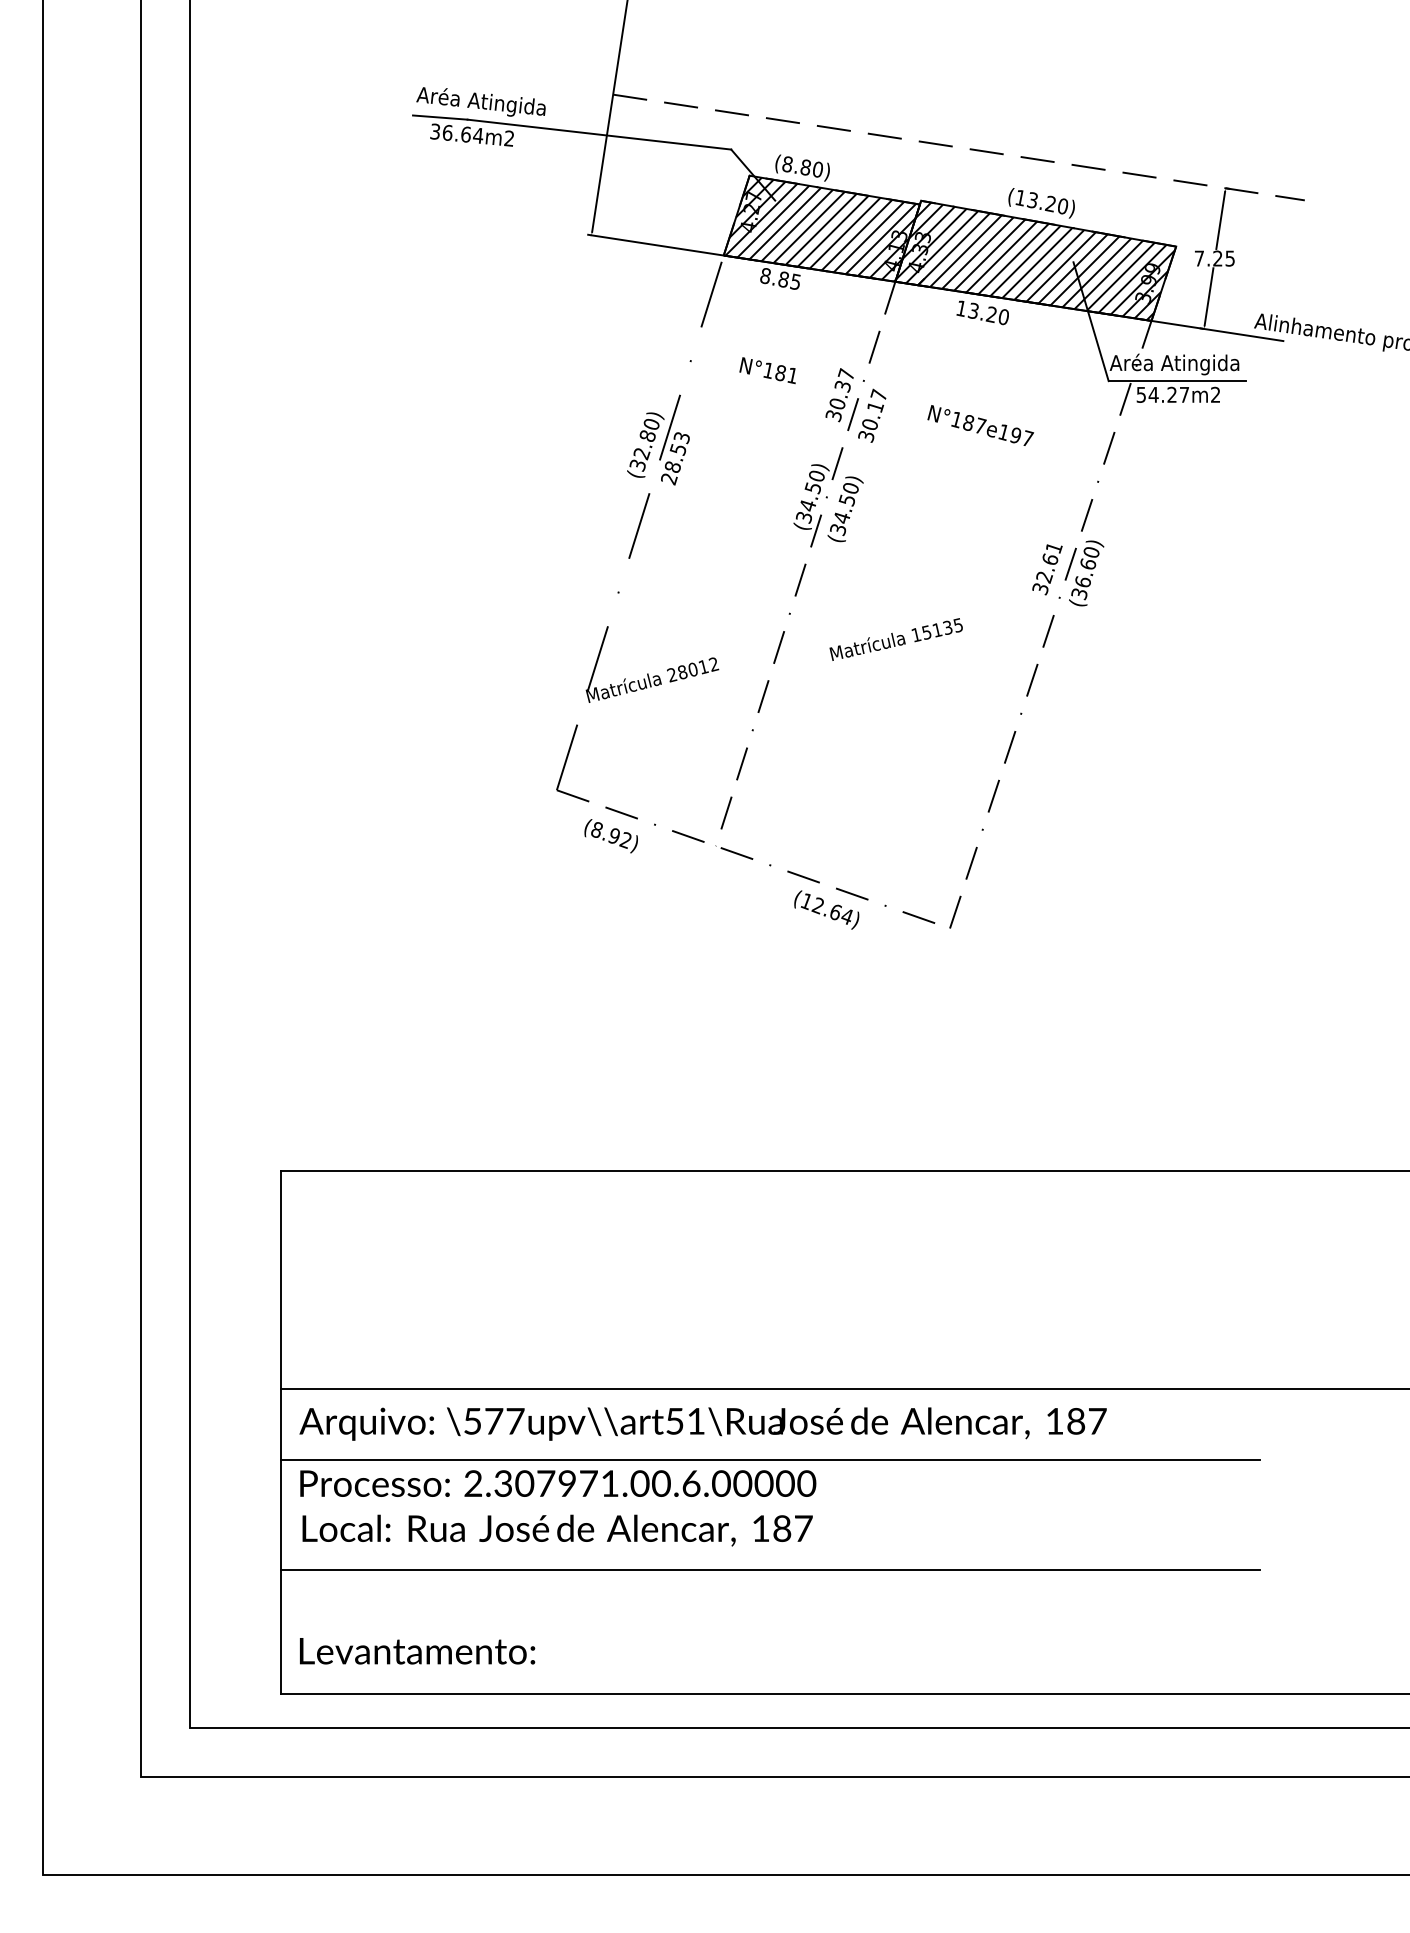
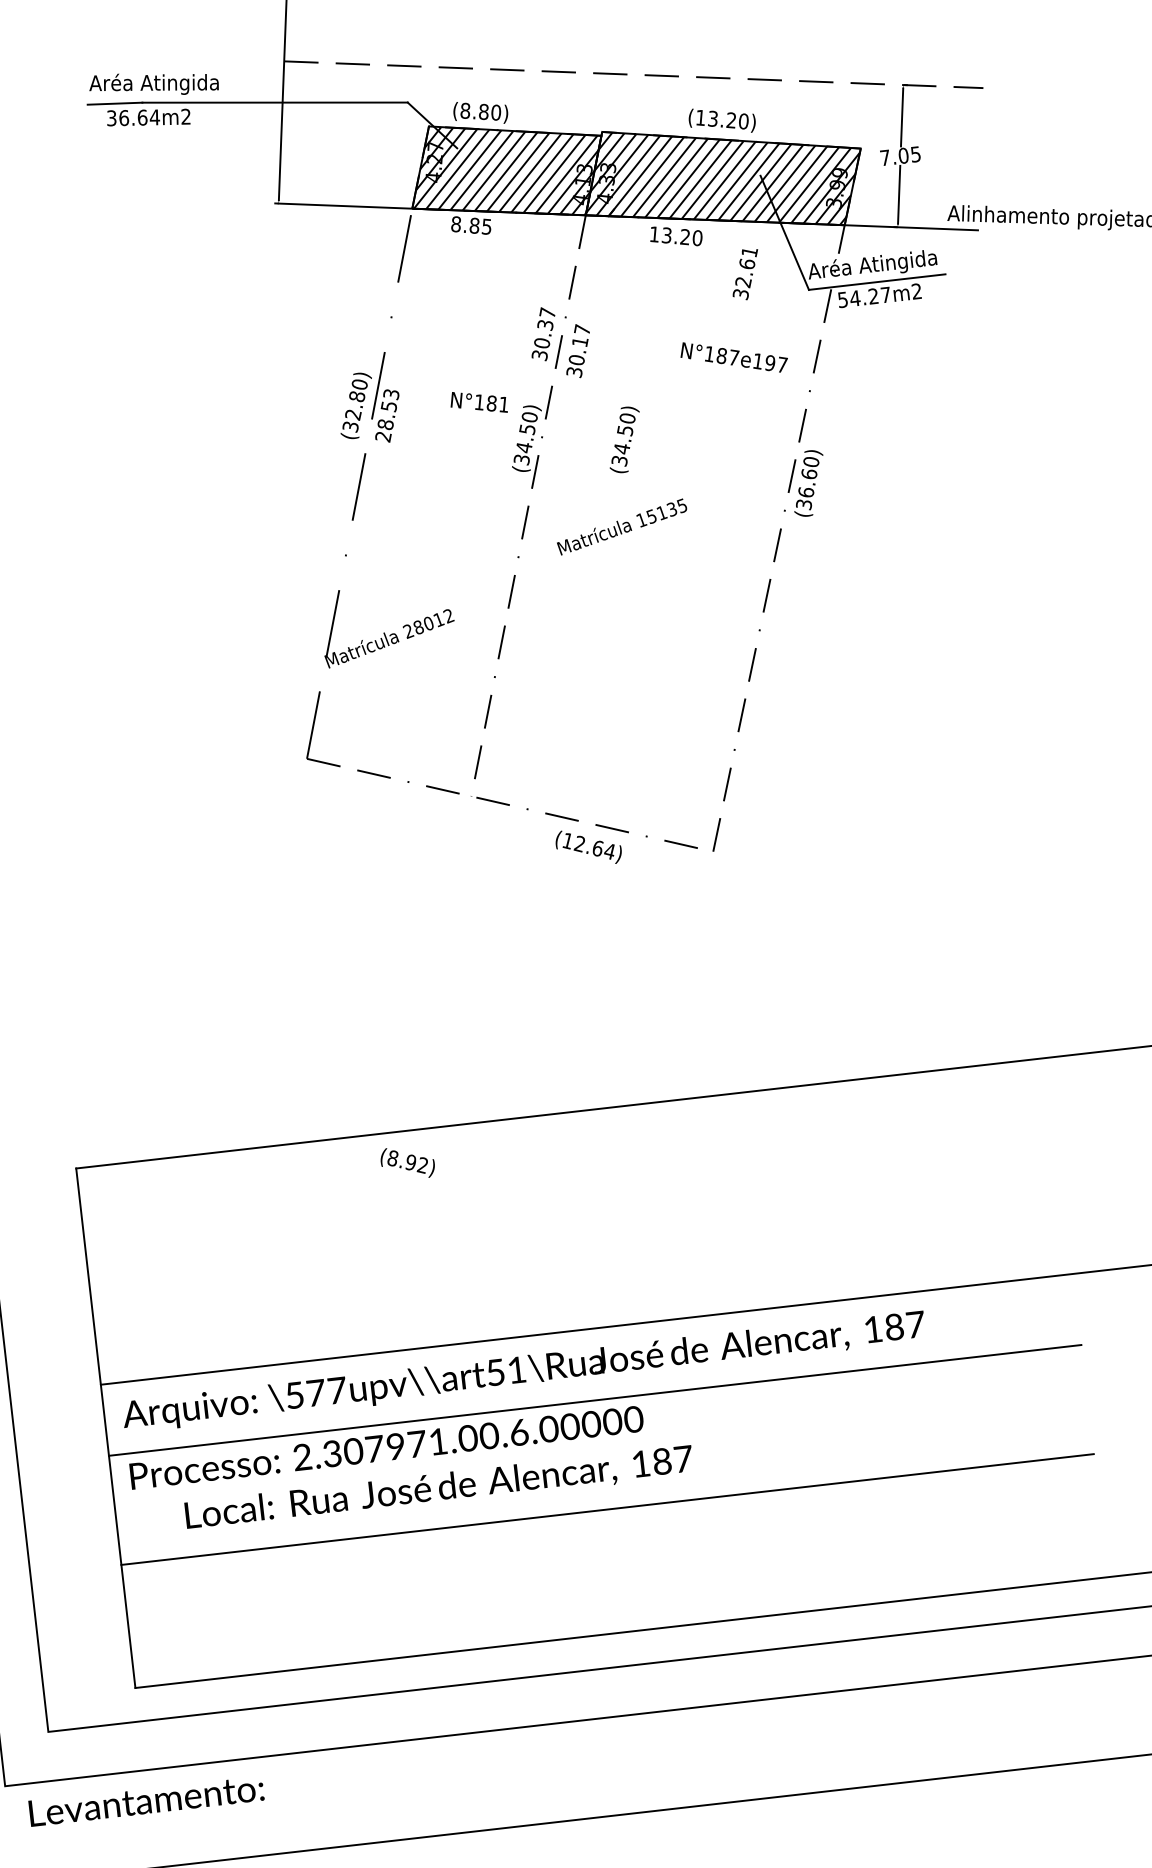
text: (1217, 258) -> (903, 155), 7.25 -> 7.05
text: (767, 370) -> (478, 402), moved
text: (980, 425) -> (733, 357), moved
text: (845, 509) -> (624, 440), moved
text: (1047, 569) -> (745, 274), moved
text: (895, 639) -> (621, 527), moved
text: (610, 836) -> (407, 1163), moved
text: (557, 1530) -> (439, 1488), moved
text: (417, 1651) -> (146, 1800), moved

